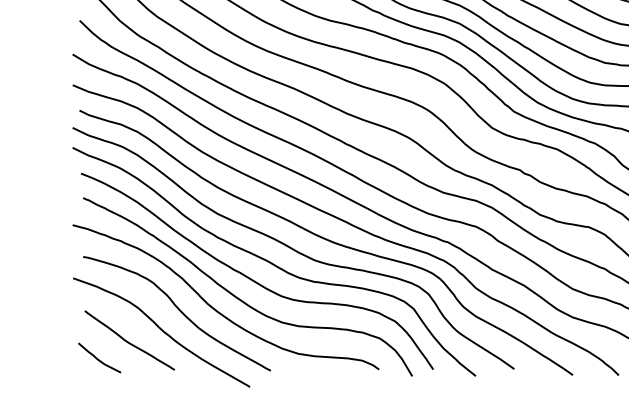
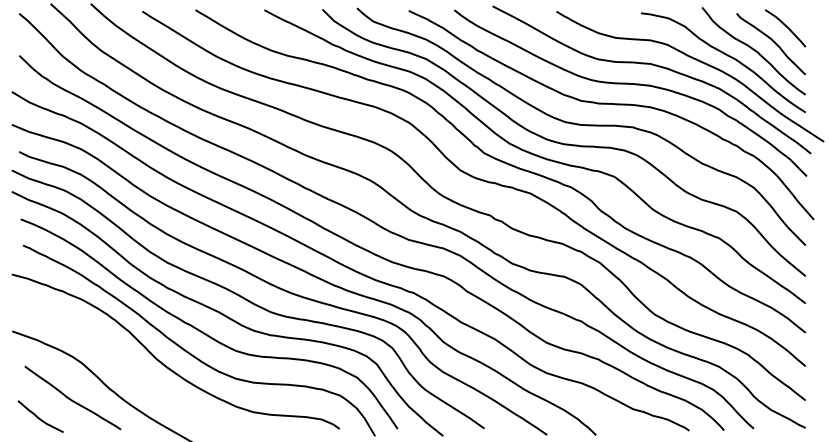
curve: (178, 310) -> (125, 365), removed

